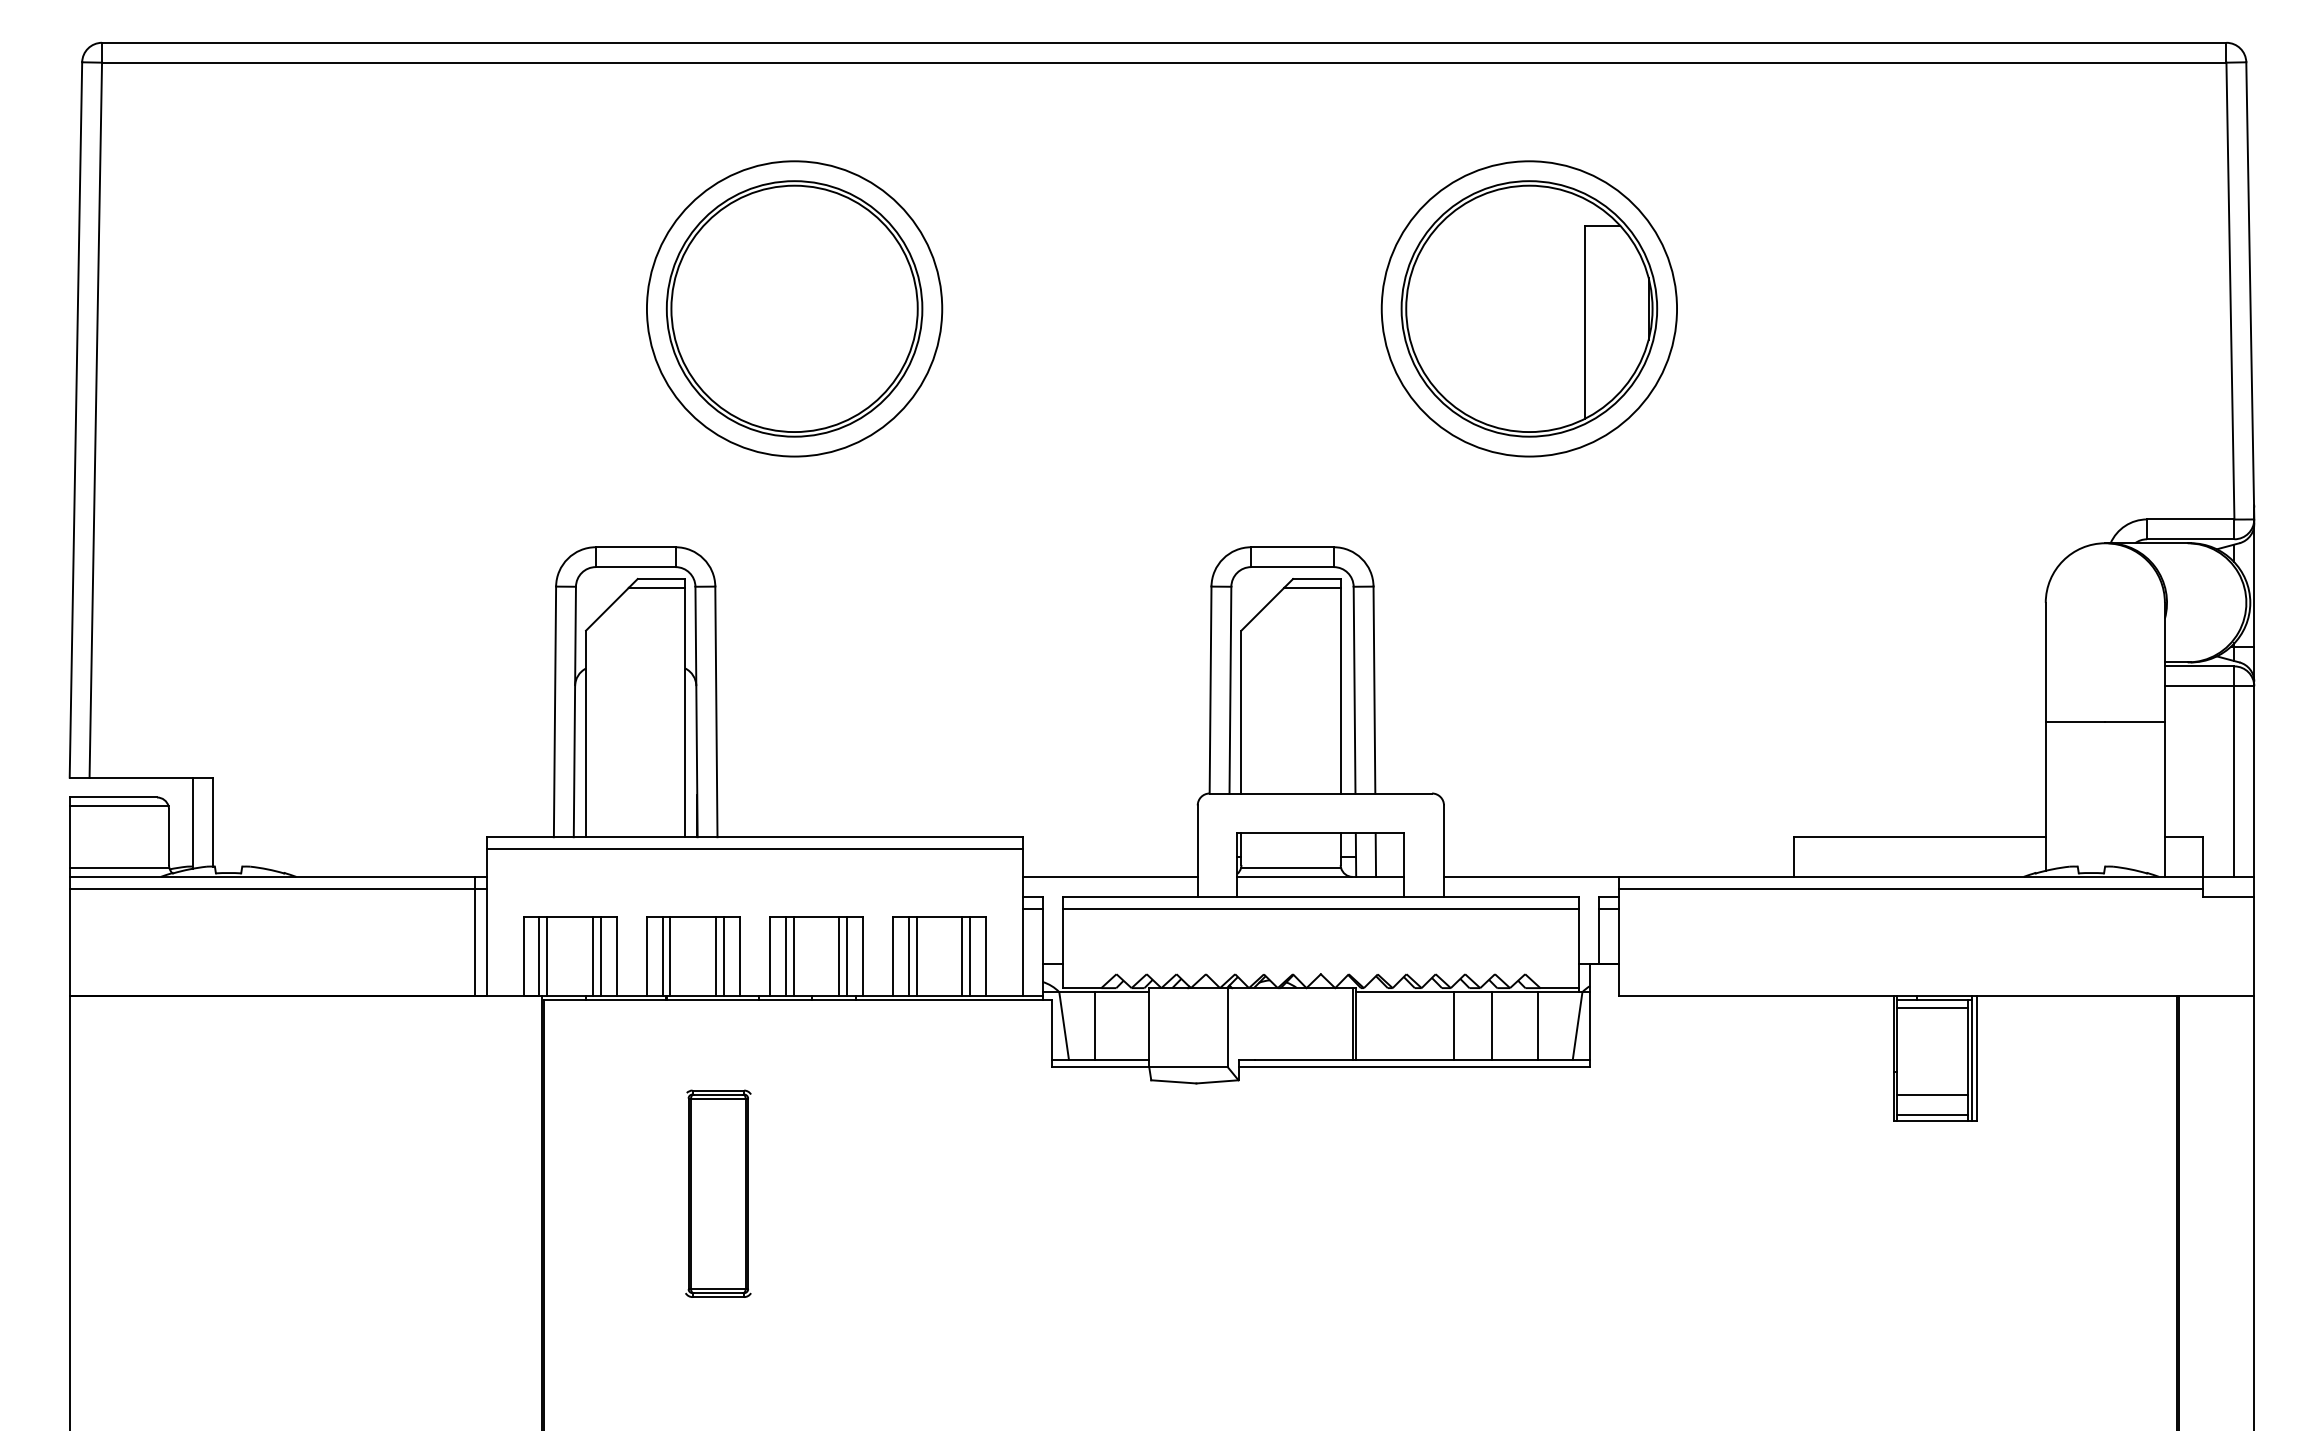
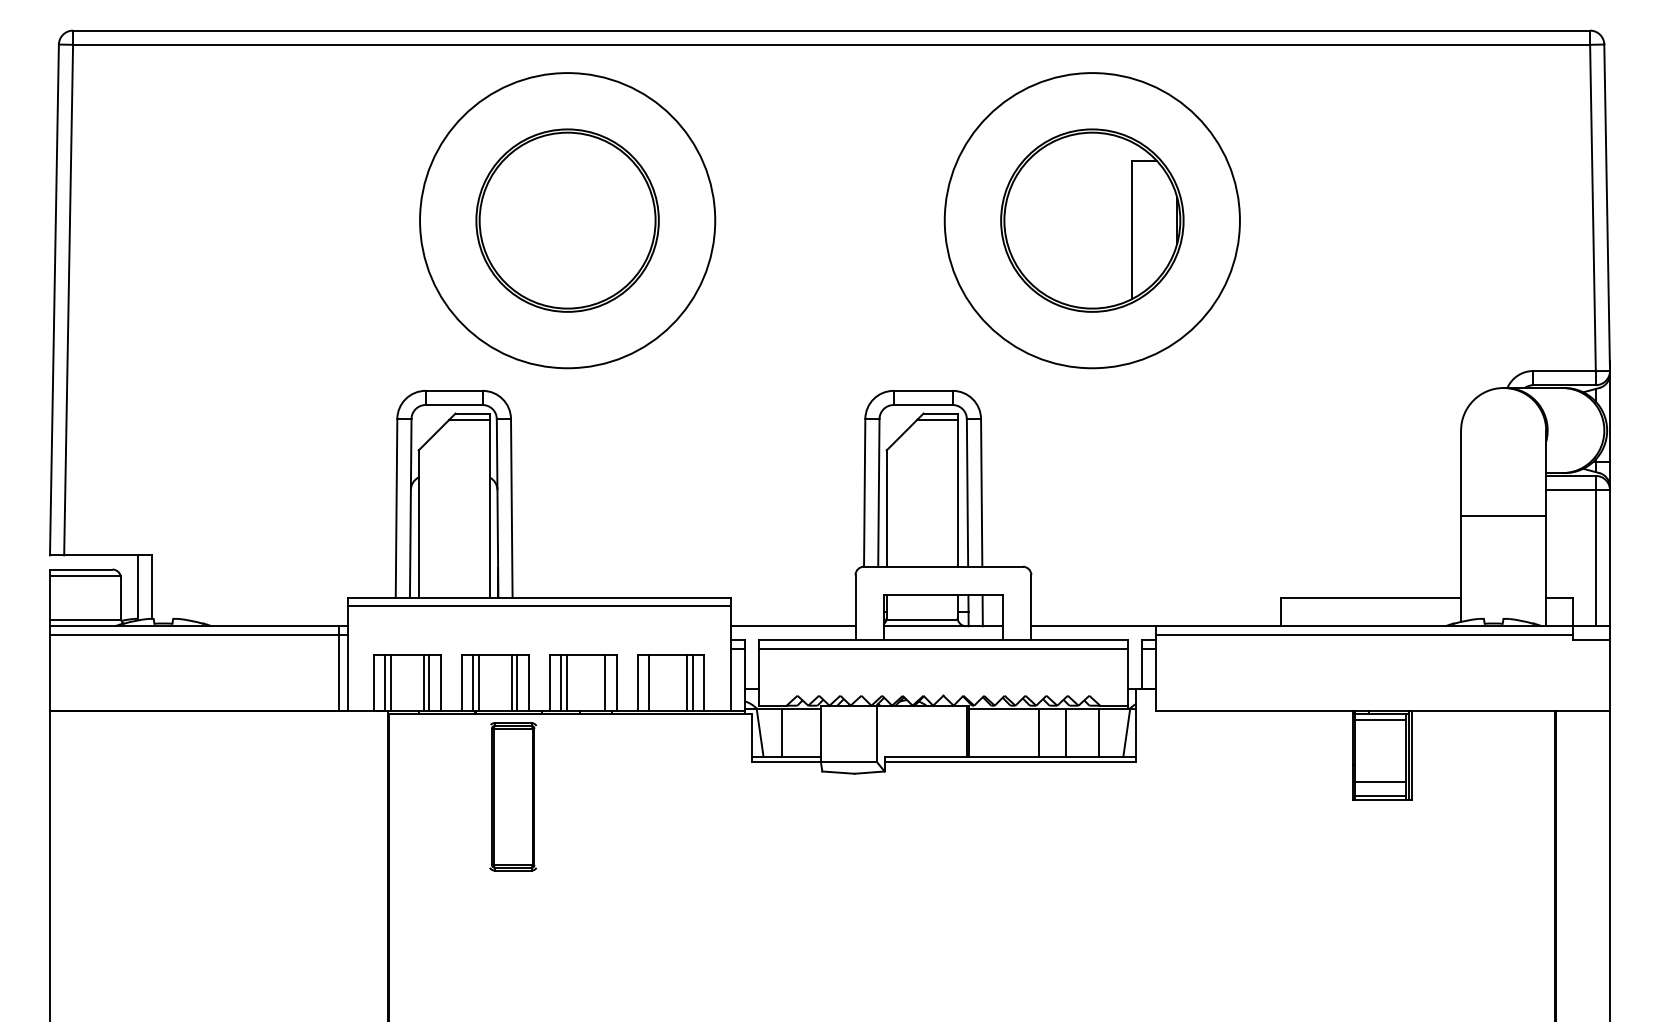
circle: (794, 308) -> (567, 220), size x1.4
circle: (1529, 308) -> (1092, 220), size x1.4
line: (839, 956) -> (599, 683), removed
line: (916, 956) -> (654, 683), removed
part: (718, 1193) -> (513, 796), moved

